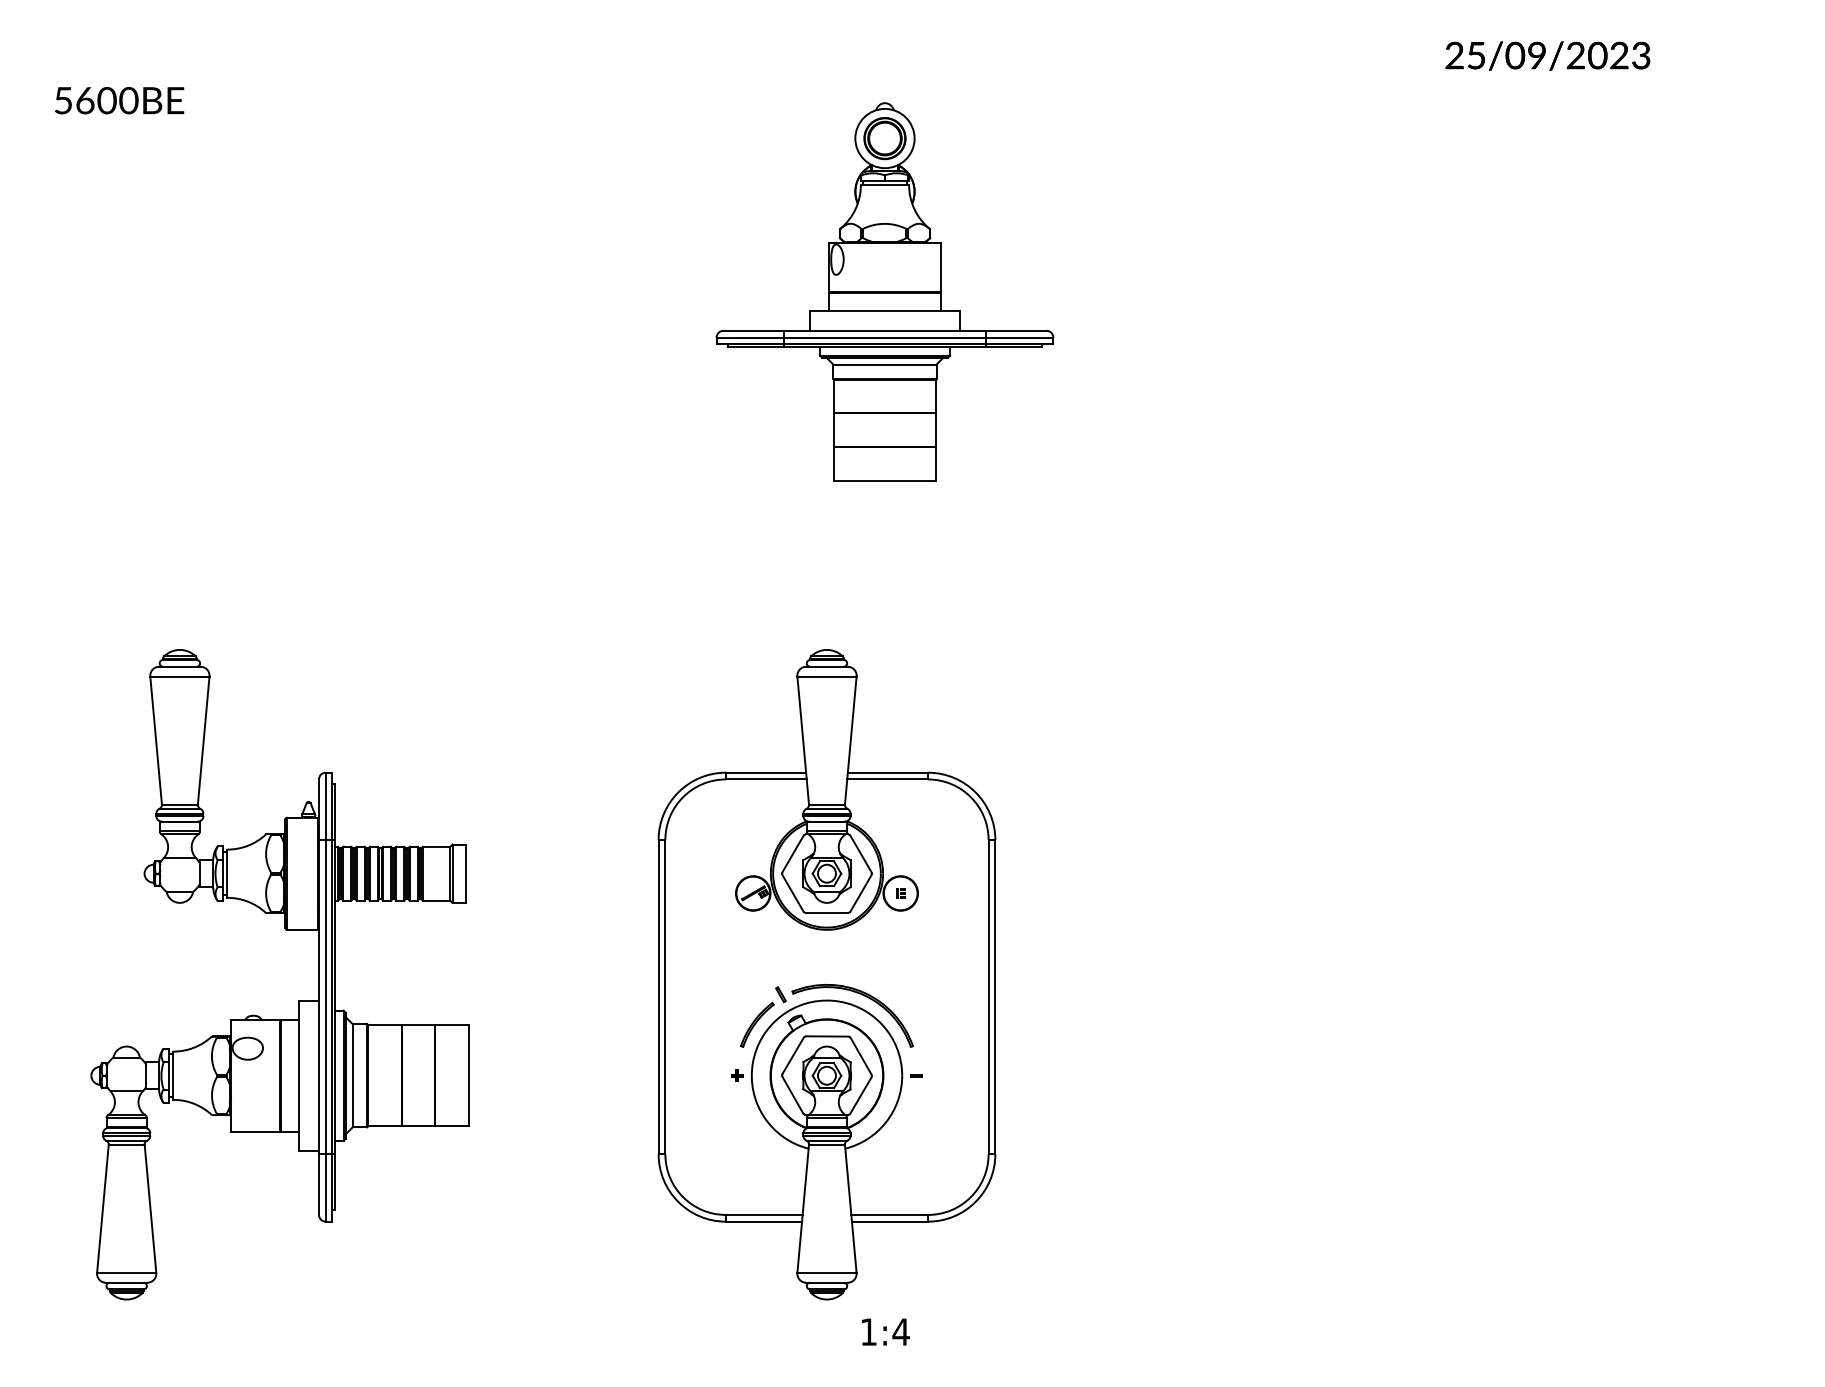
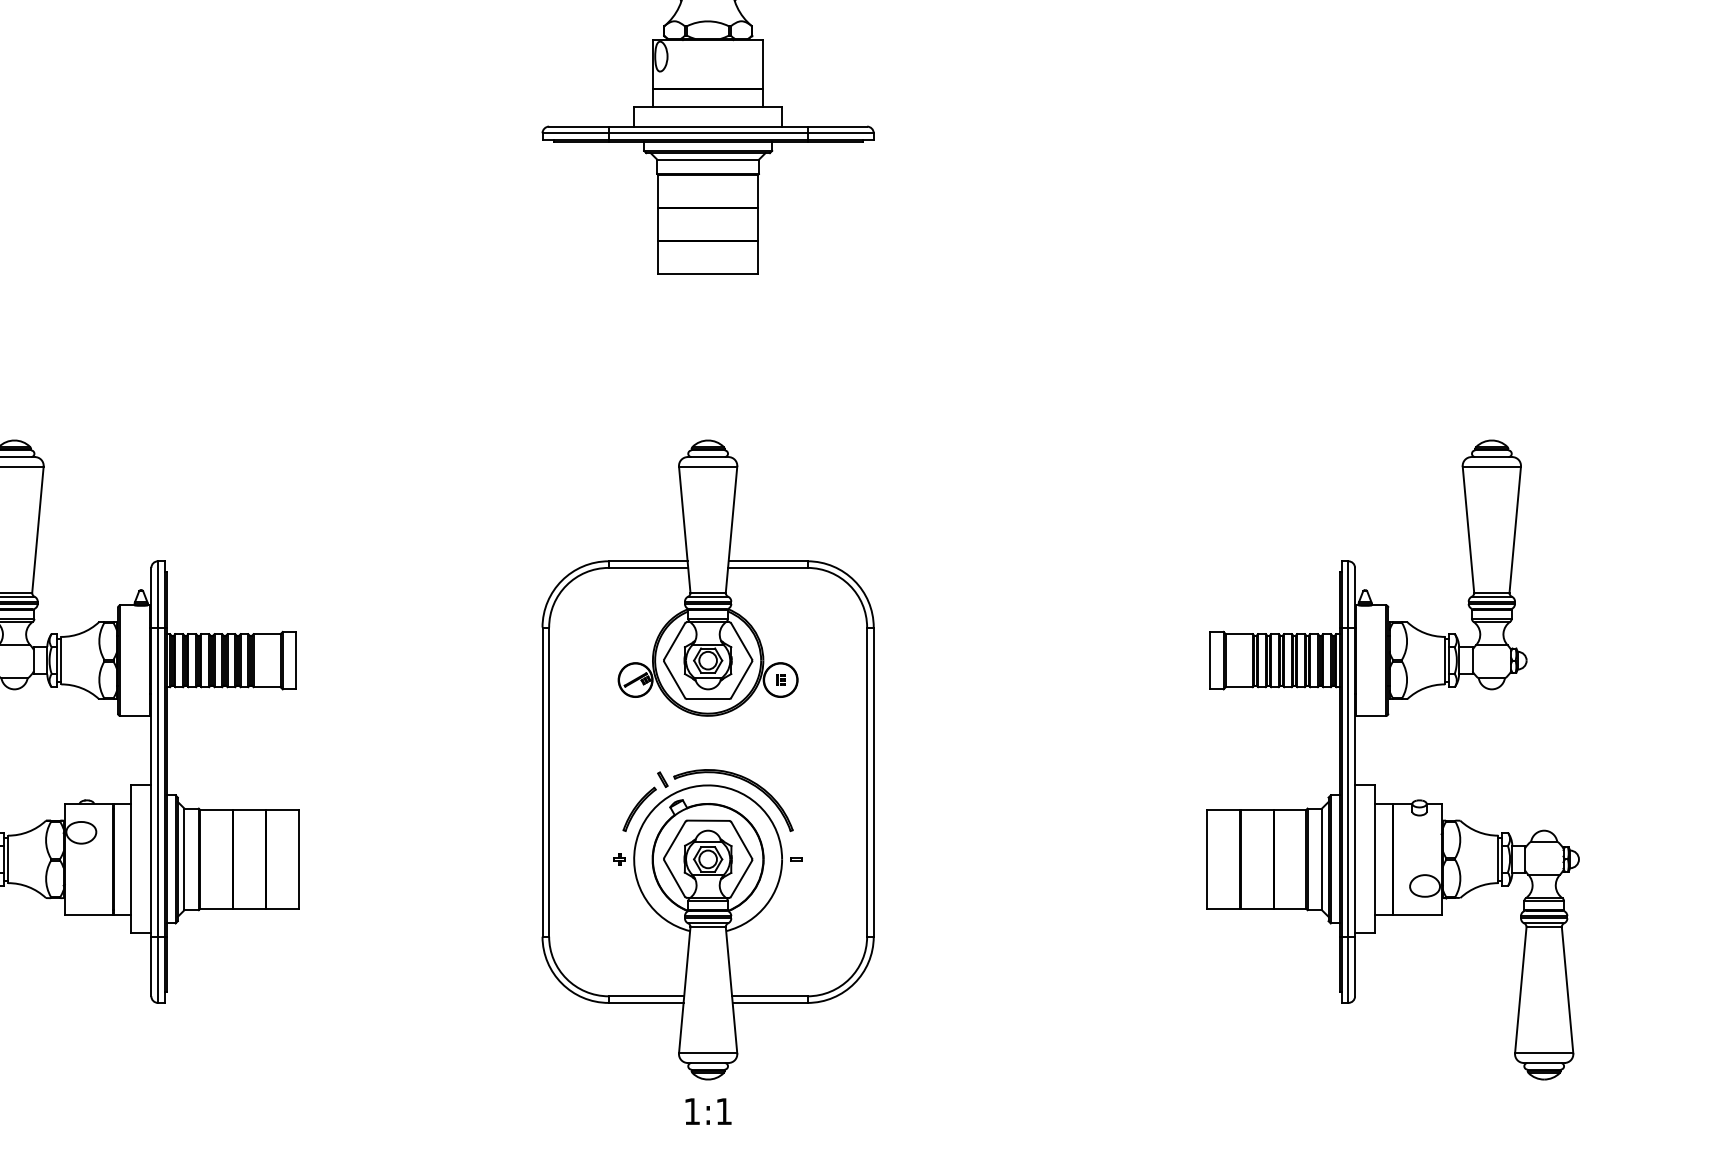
part: (826, 974) -> (707, 759), moved
part: (1563, 1000) -> (1375, 785), added
text: (900, 1331) -> (723, 1110), 1:4 -> 1:1

